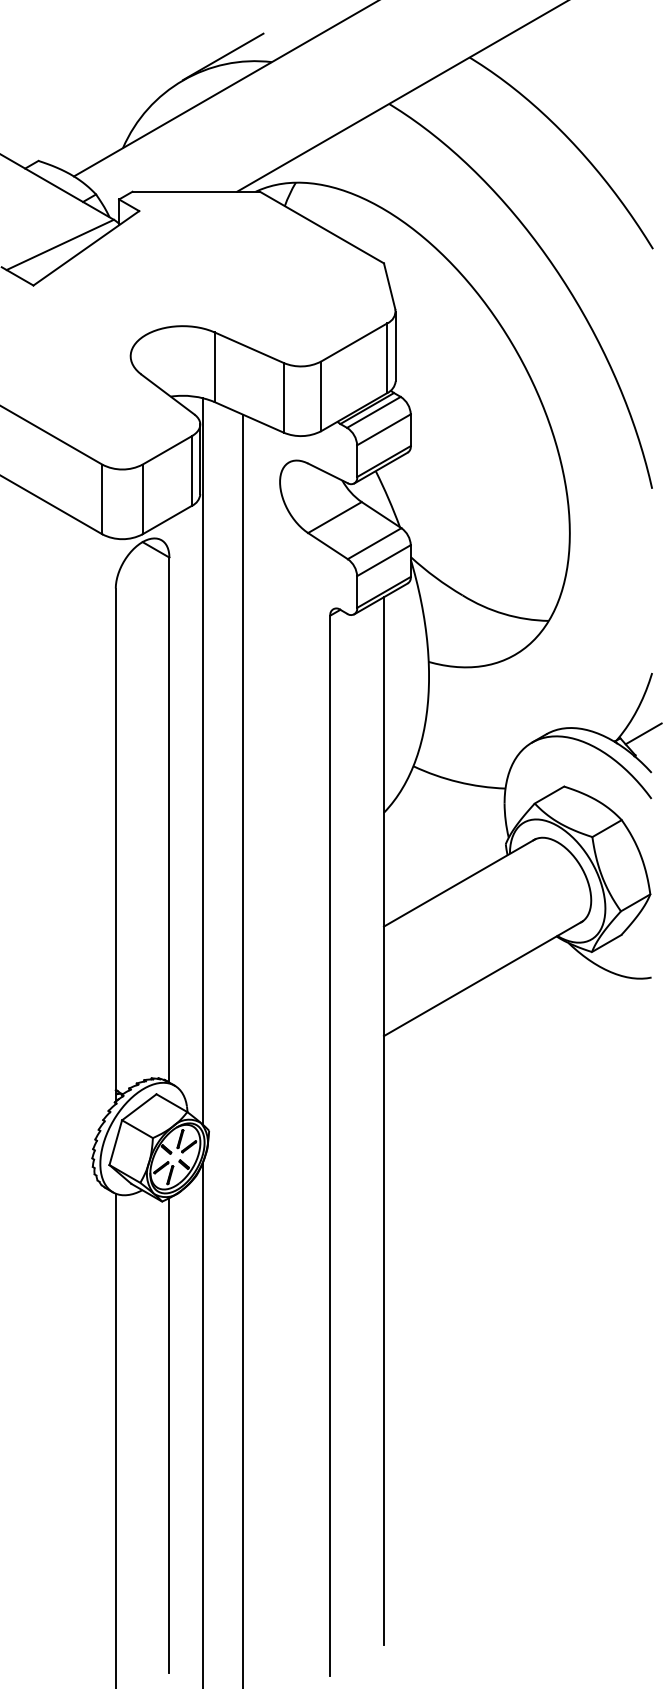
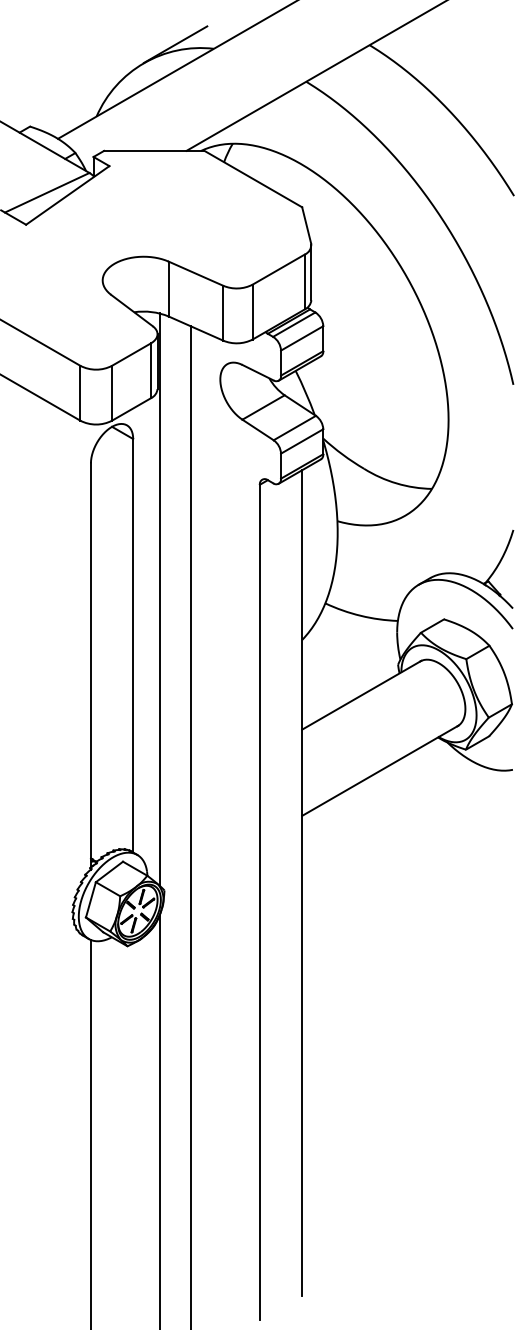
line: (643, 733) -> (506, 577), removed
line: (169, 1435) -> (133, 1130), removed

